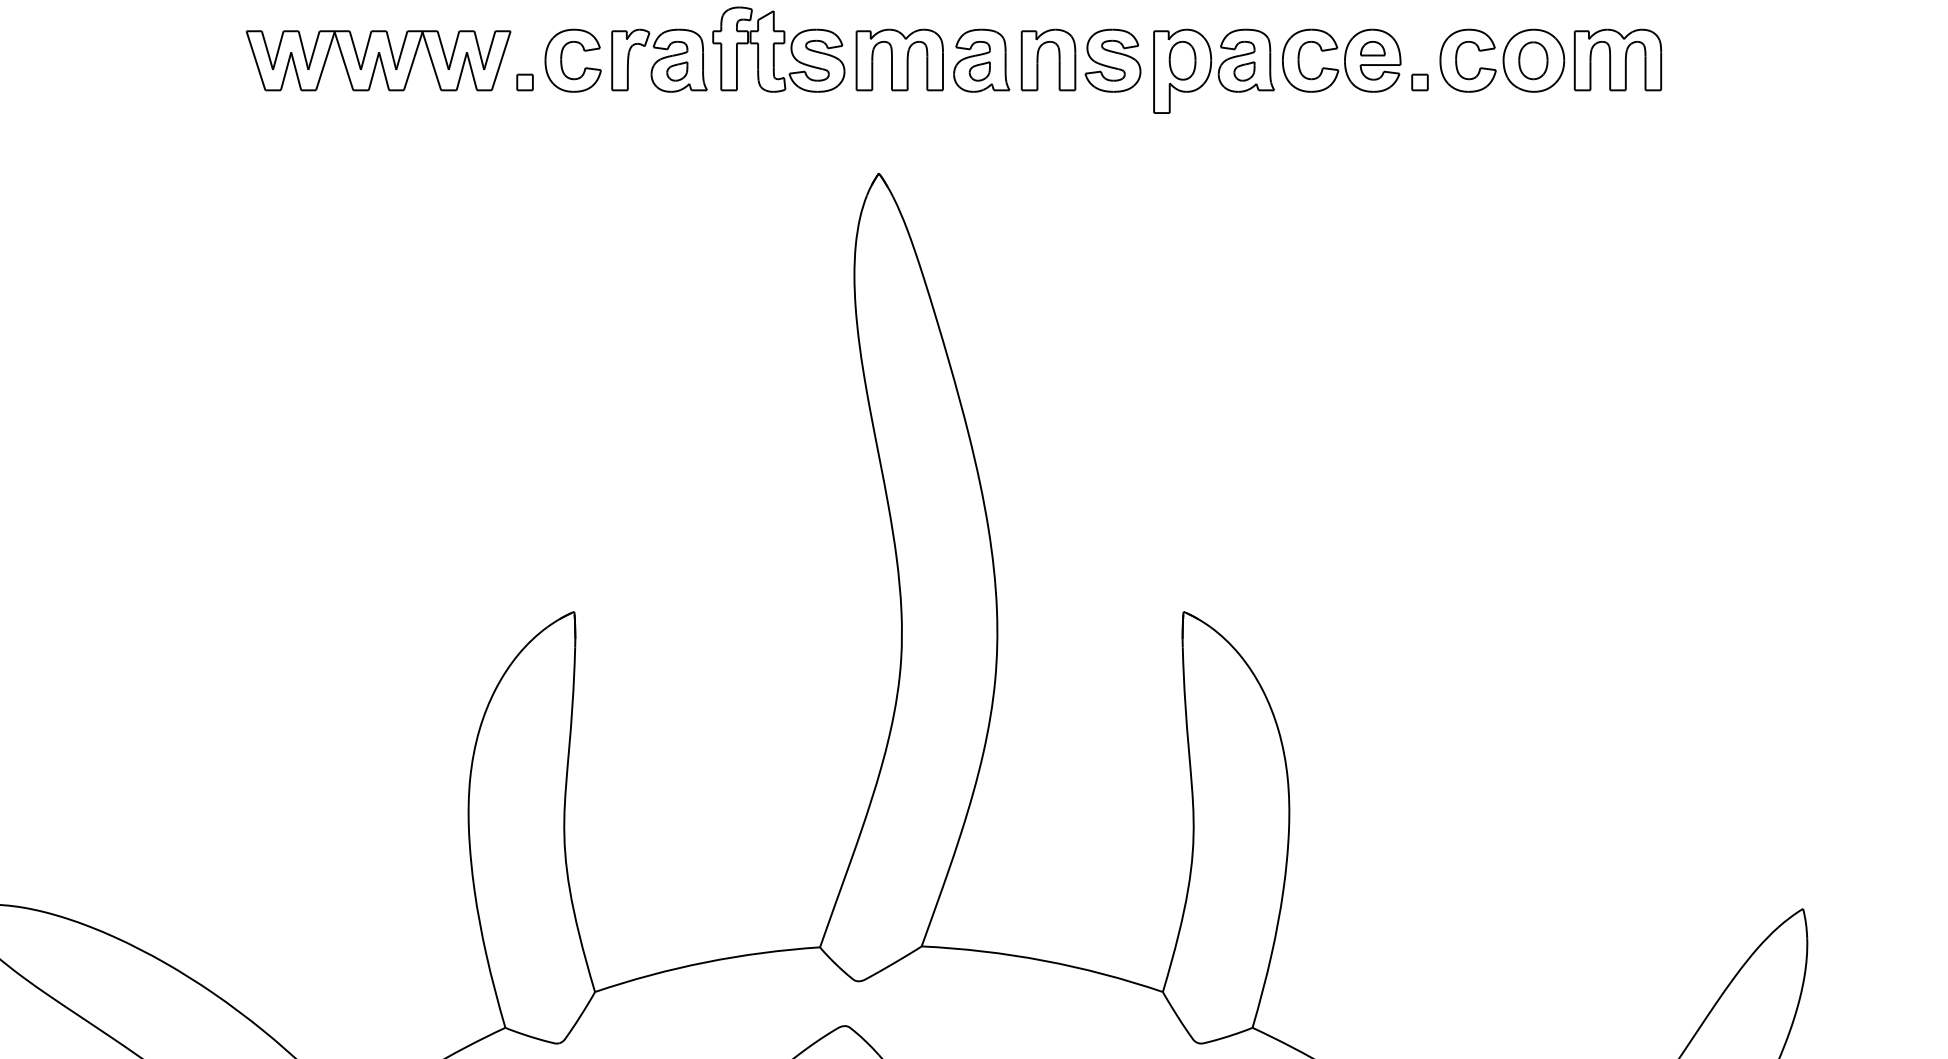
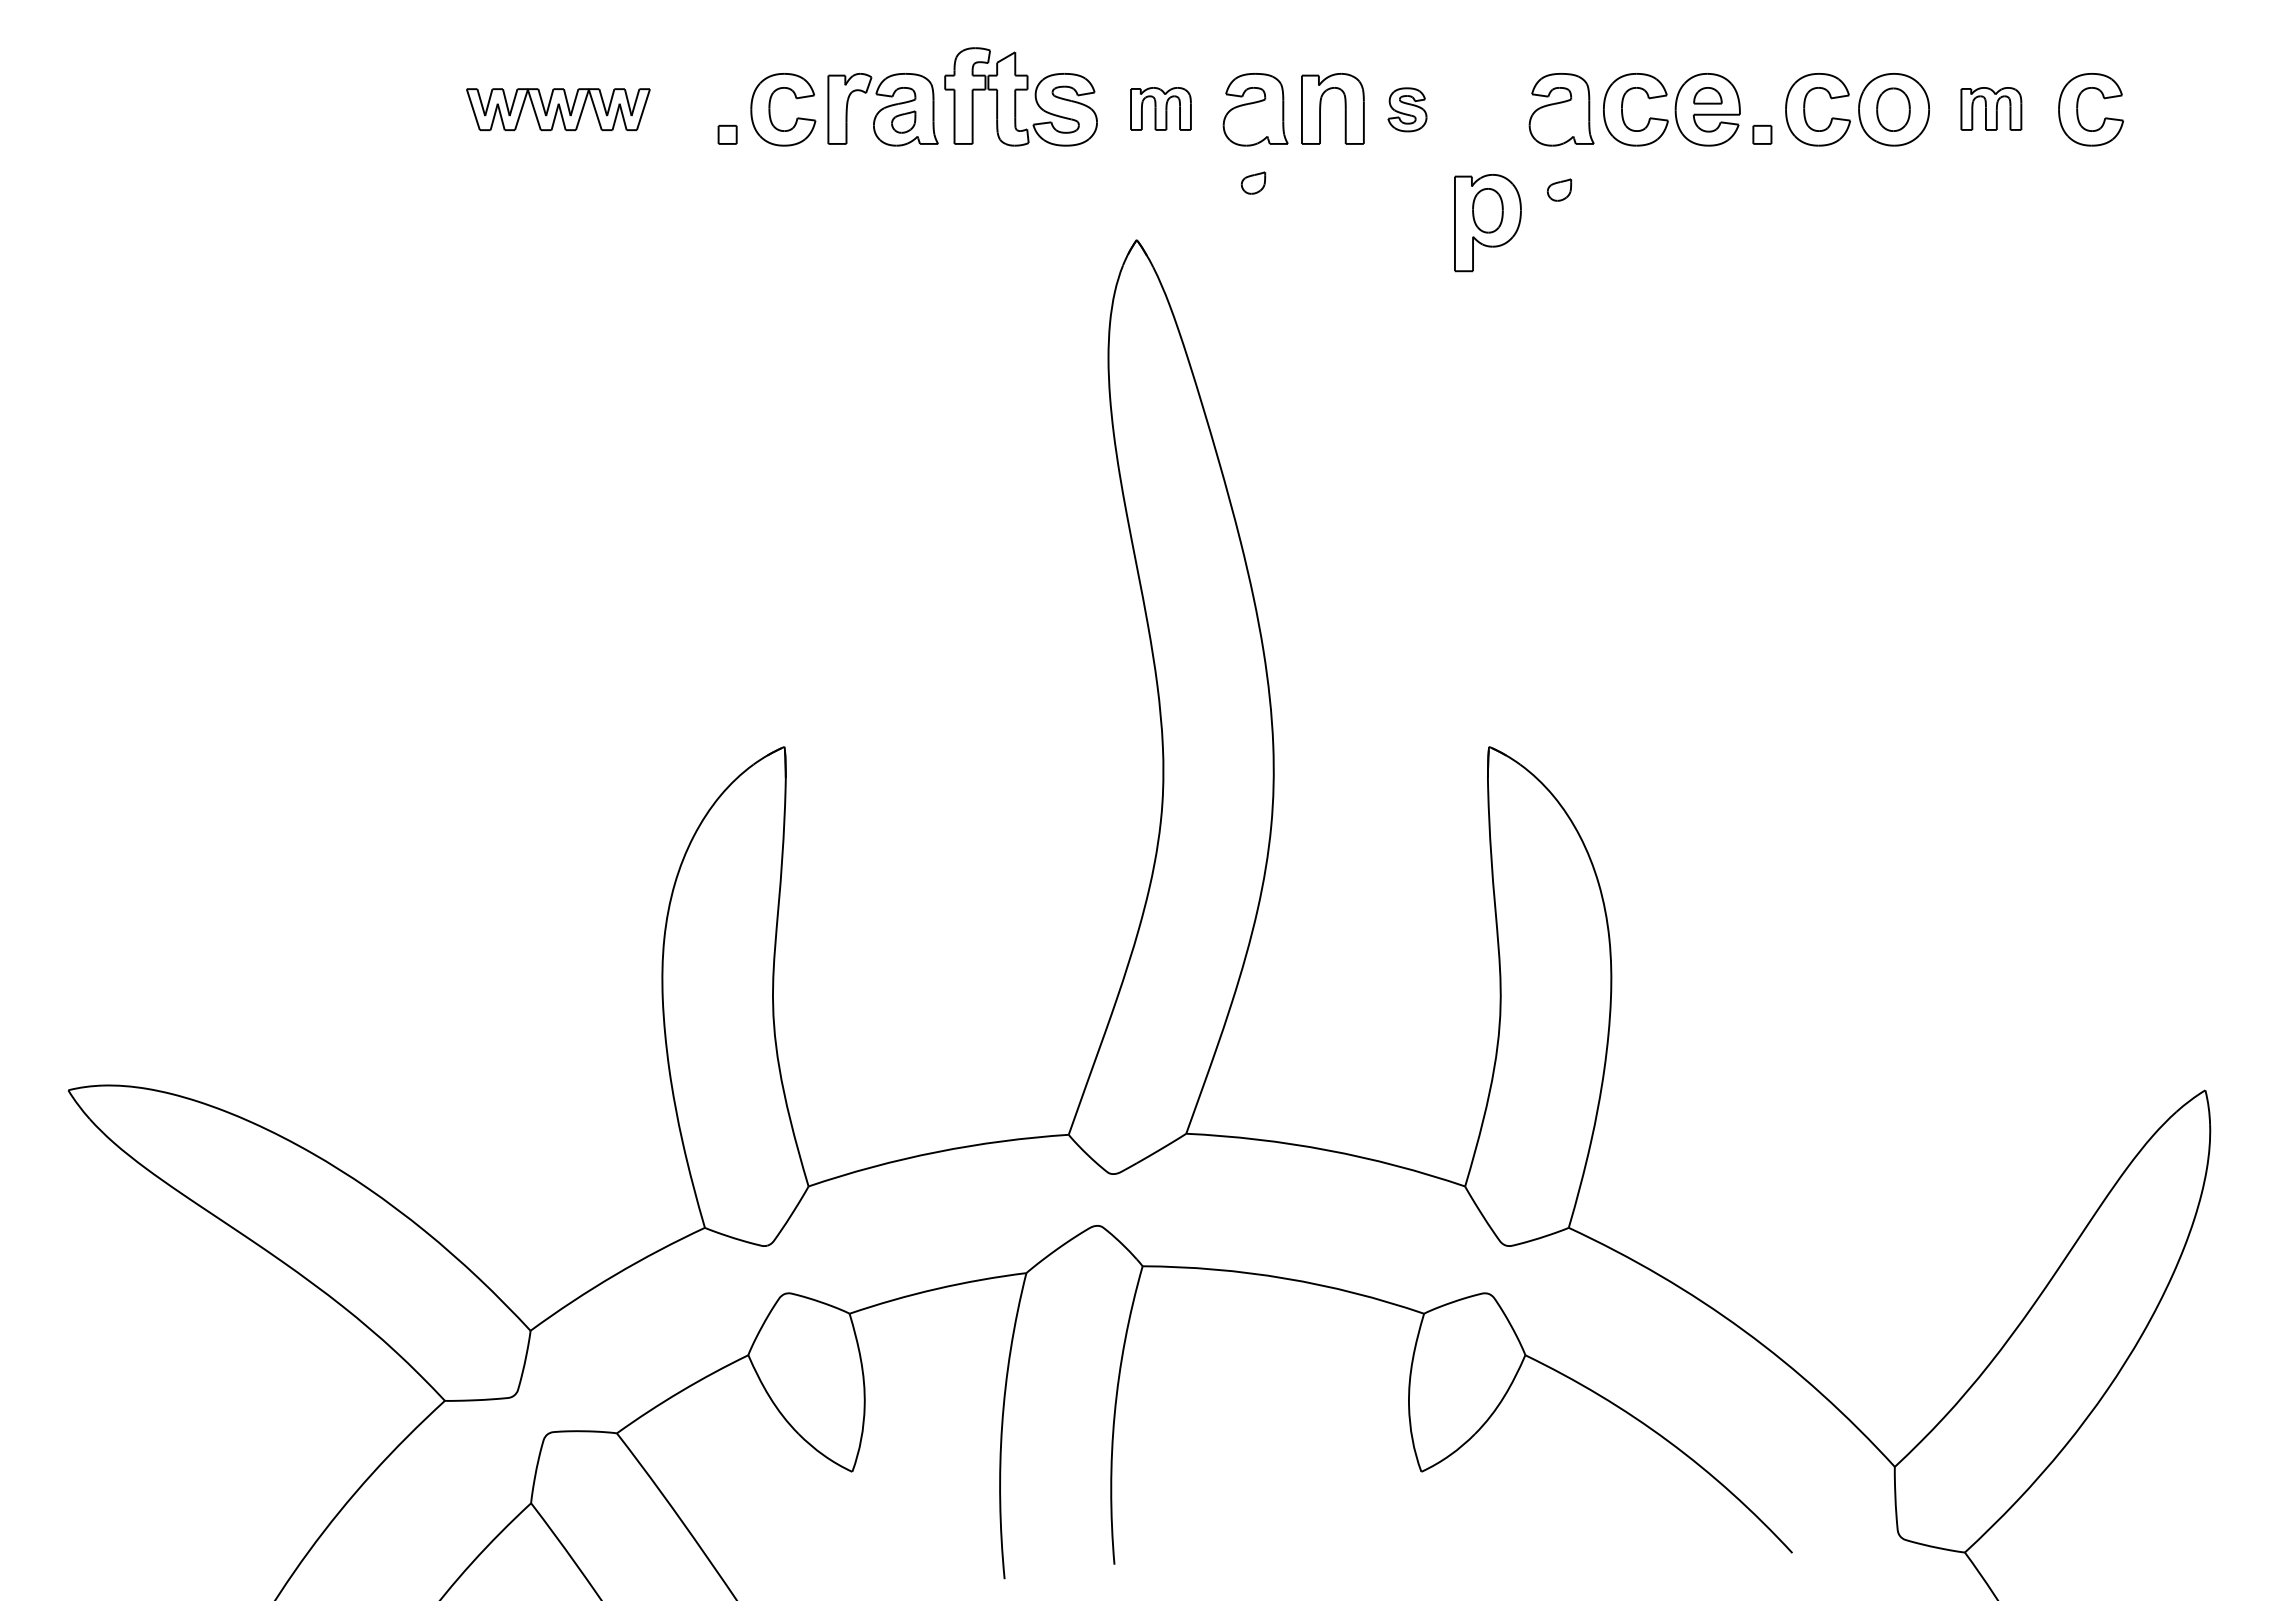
part: (899, 59) -> (1160, 108), size x0.6
part: (1618, 59) -> (1991, 108), size x0.6
part: (378, 60) -> (558, 109), size x0.6
part: (1113, 60) -> (1407, 109), size x0.6
part: (1693, 60) -> (2078, 109), added
part: (979, 70) -> (1253, 182), moved
part: (1244, 70) -> (1559, 189), moved
part: (1182, 71) -> (1487, 223), moved

